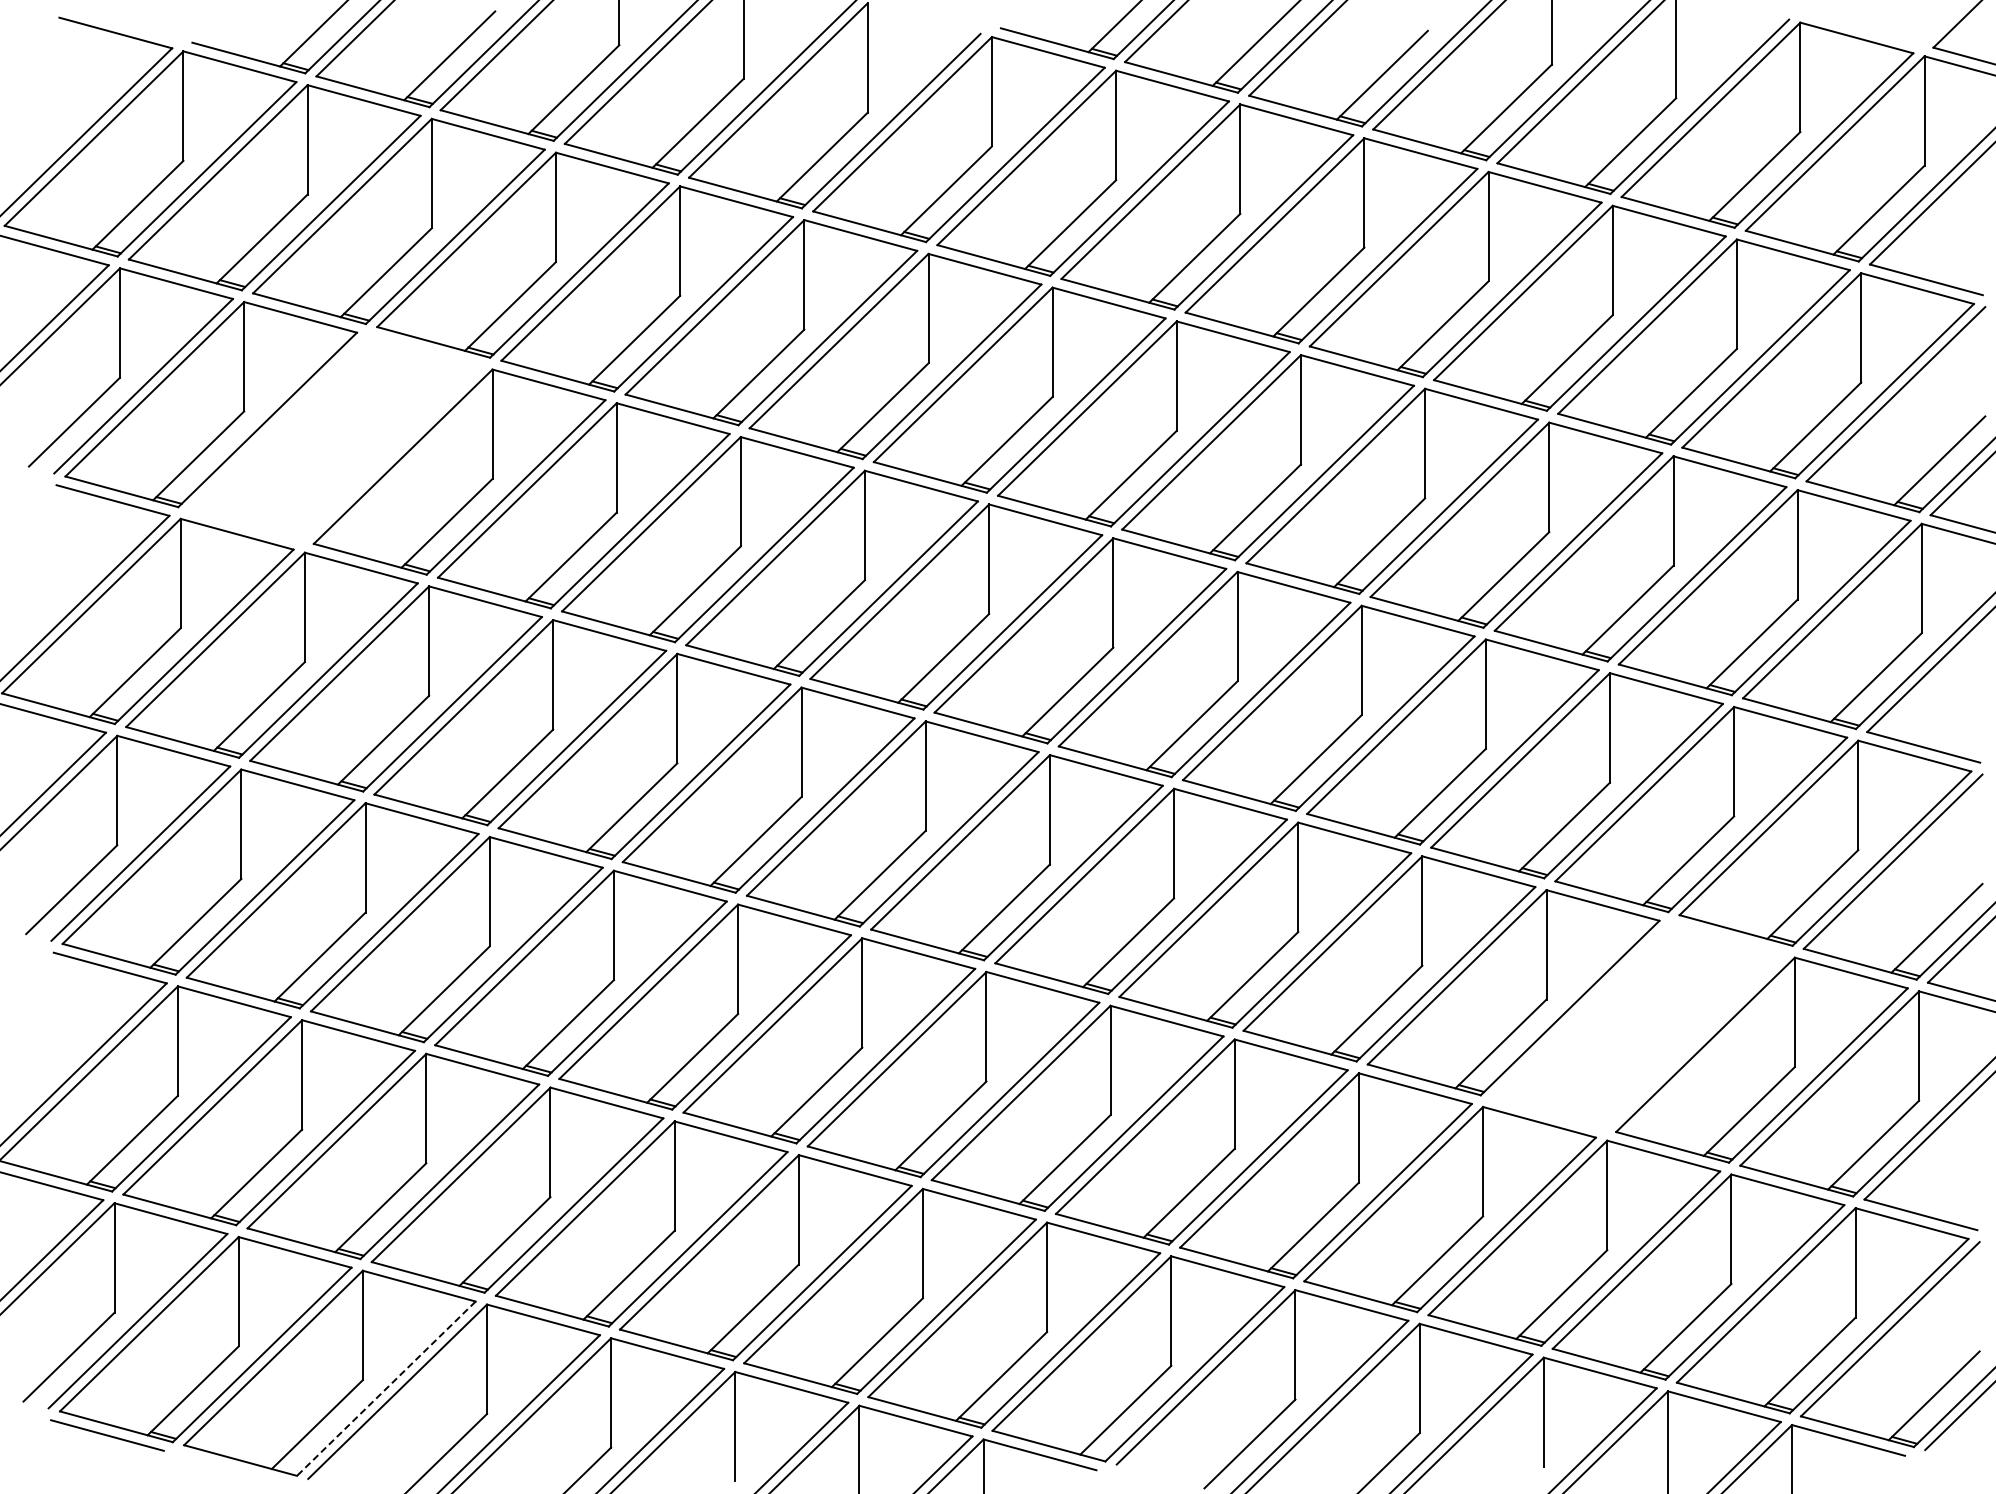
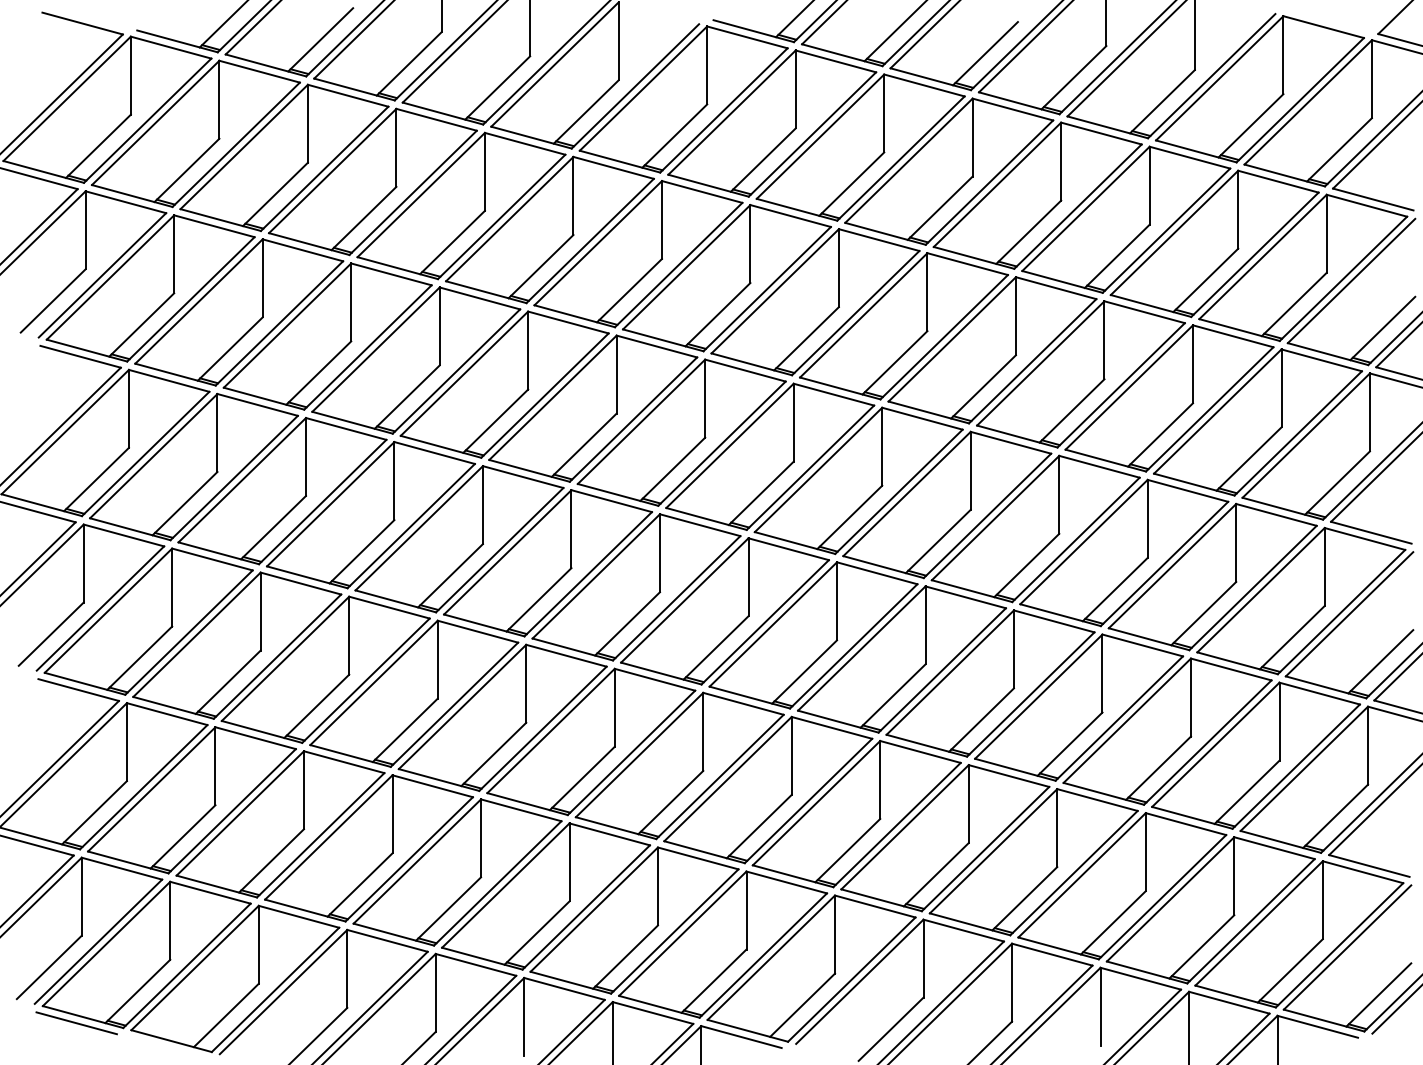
part: (335, 437) -> (239, 311), added
part: (1637, 1025) -> (1167, 731), added
line: (386, 1388) -> (275, 989), dashed -> solid

